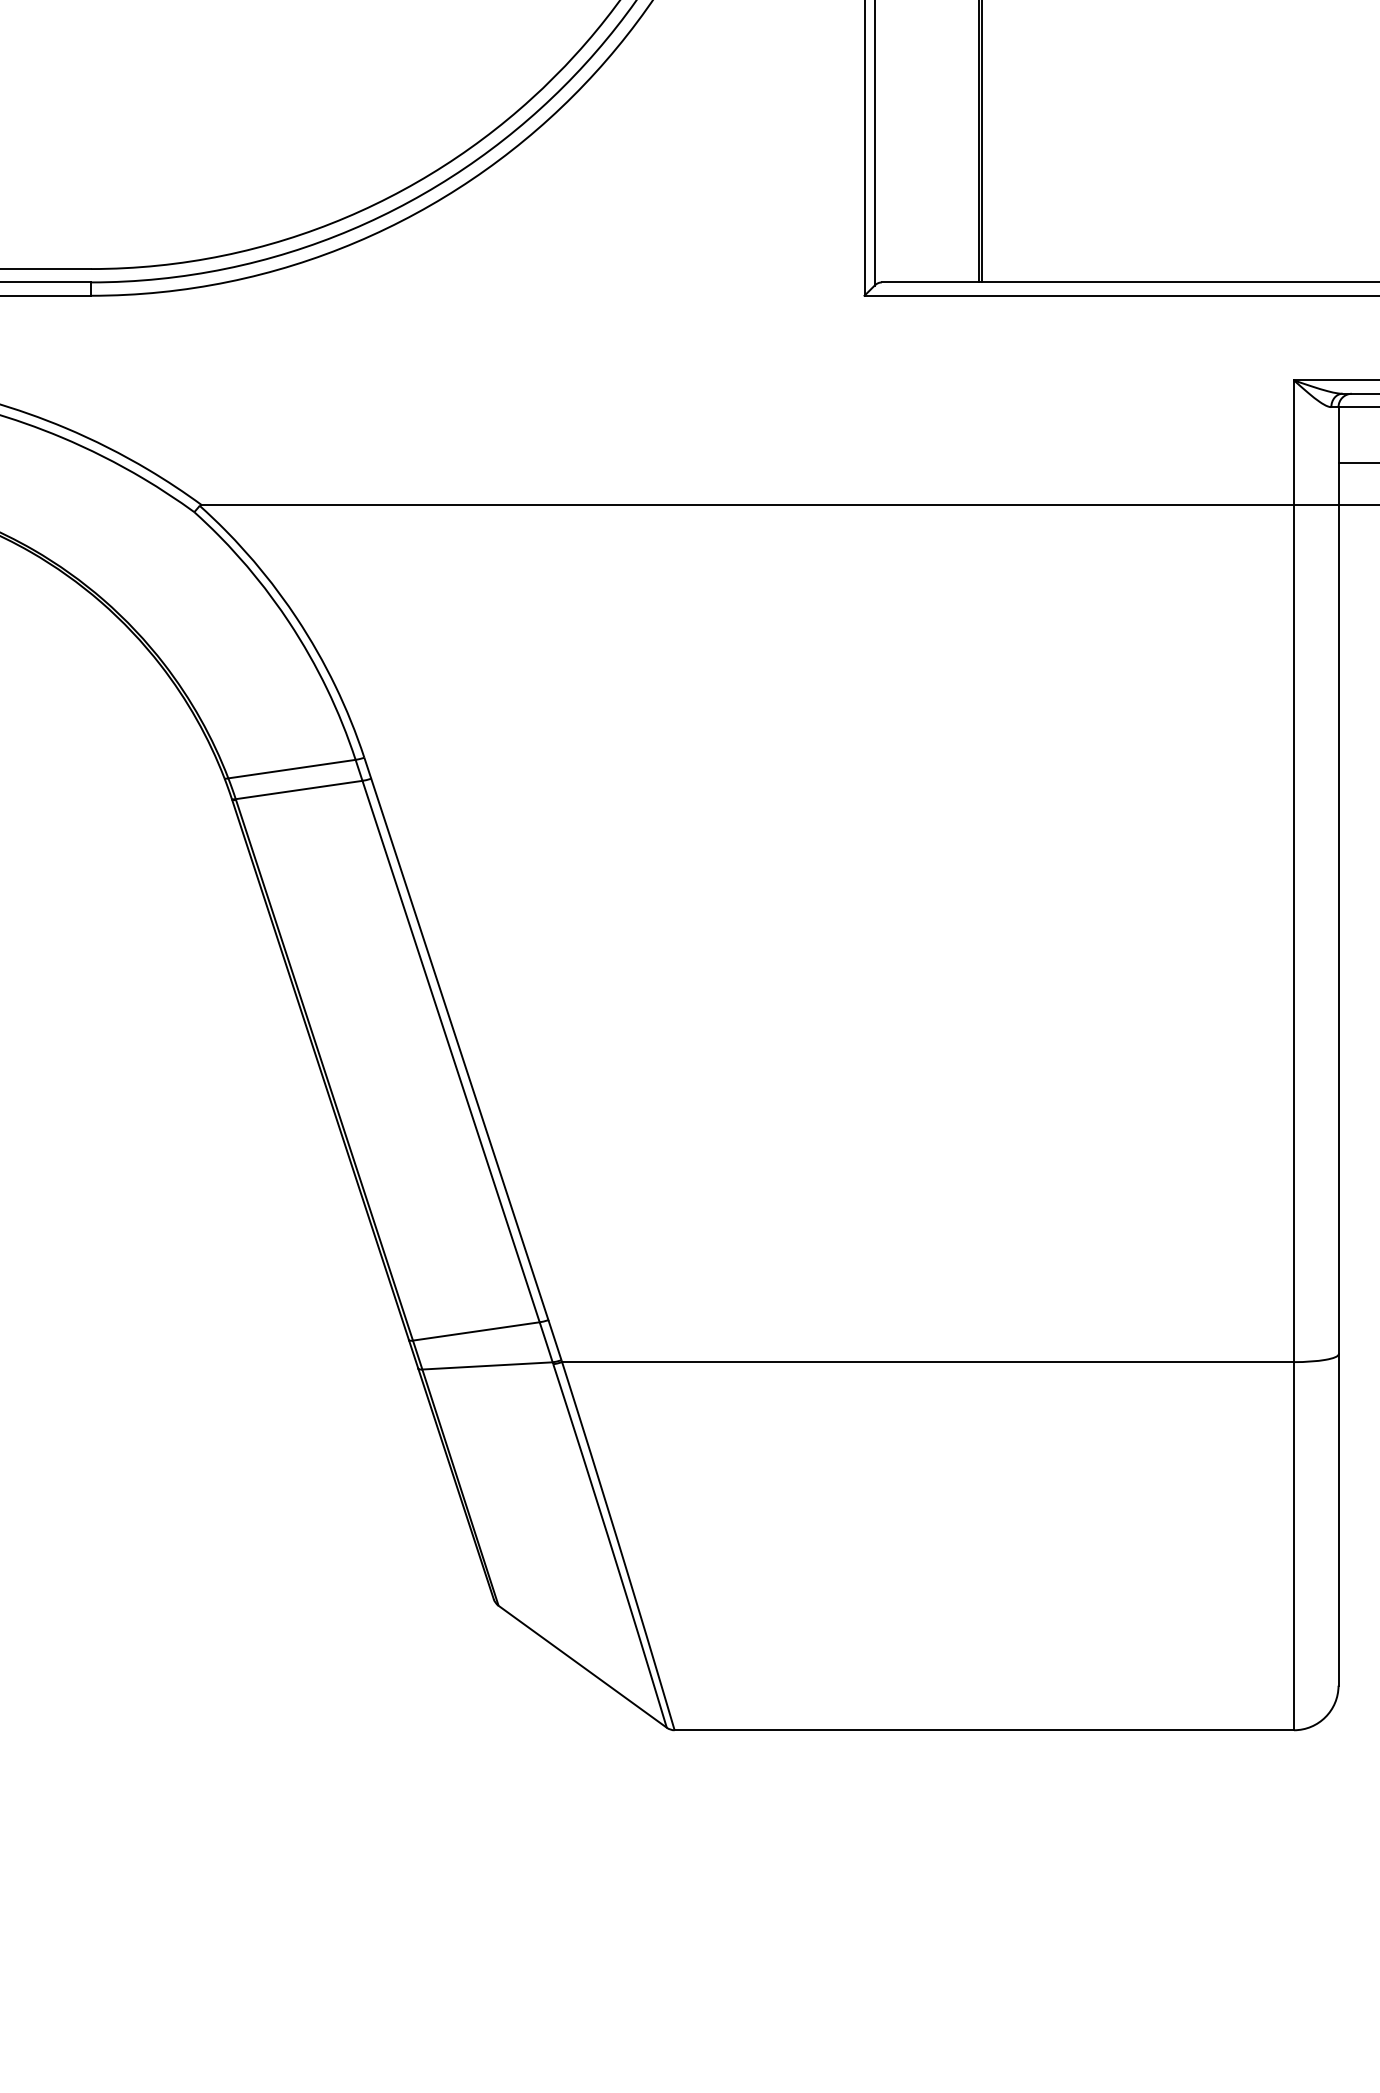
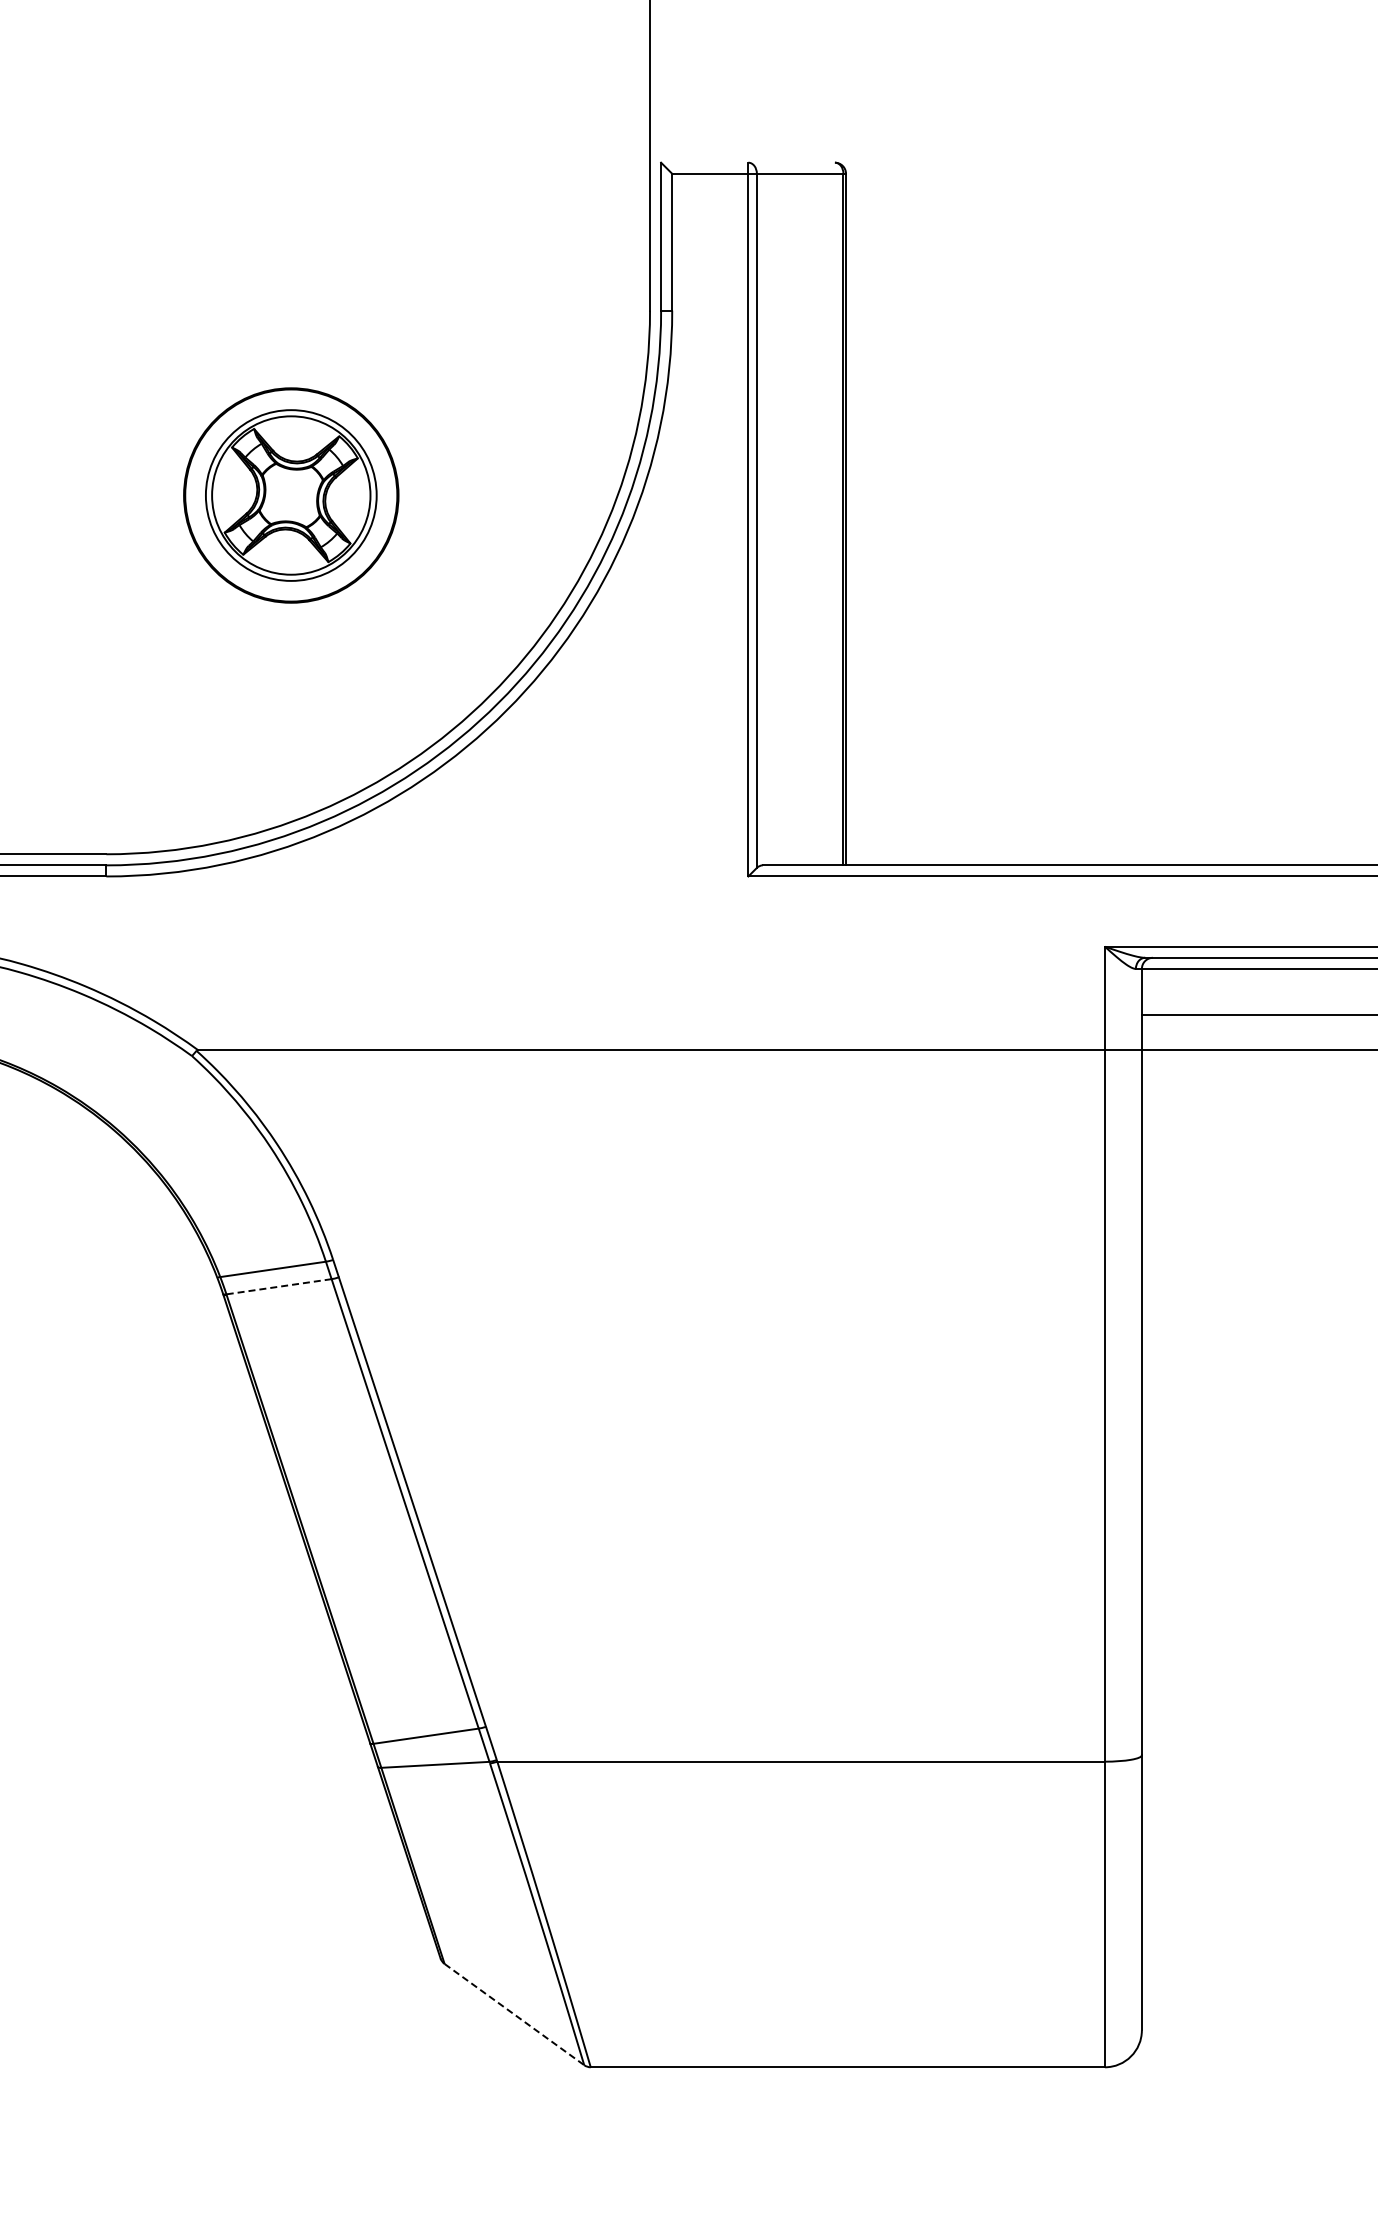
line: (298, 789) -> (278, 1286), solid -> dashed
line: (582, 1666) -> (514, 2014), solid -> dashed

